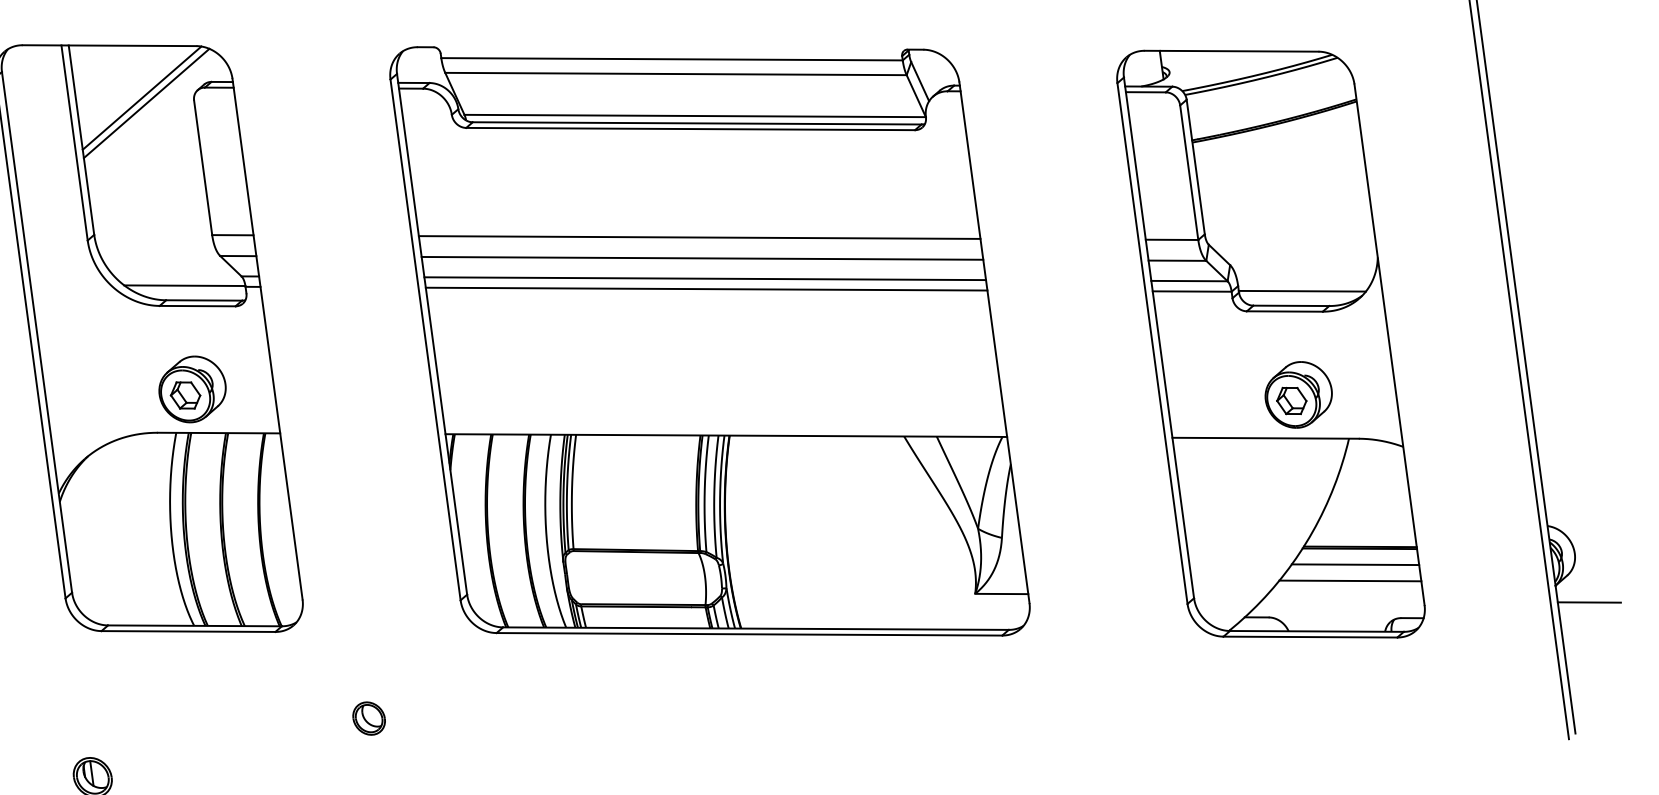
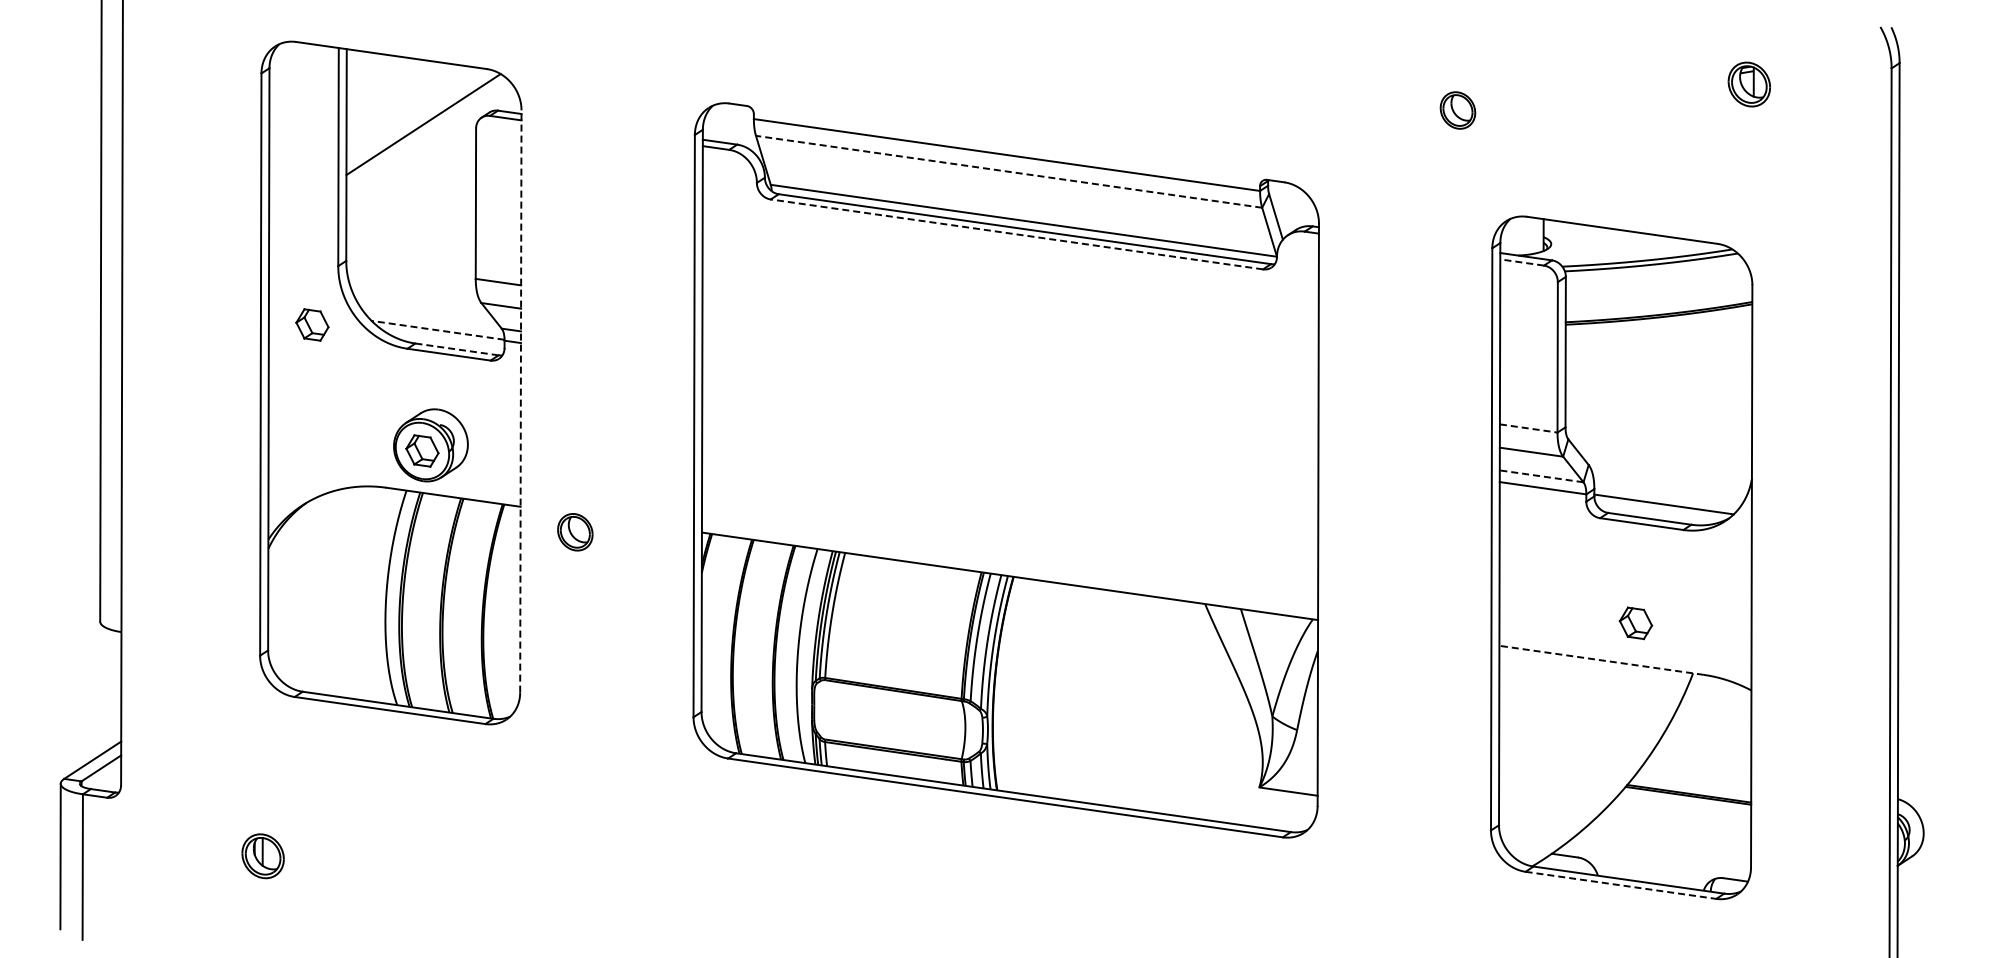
line: (676, 73) -> (1009, 171), solid -> dashed
line: (1145, 92) -> (1521, 262), solid -> dashed
line: (142, 97) -> (419, 117), removed
line: (690, 129) -> (1016, 234), solid -> dashed
line: (699, 237) -> (1010, 354), removed
line: (1172, 239) -> (1529, 428), solid -> dashed
line: (702, 257) -> (1010, 377), removed
line: (705, 278) -> (1010, 400), removed
line: (1189, 281) -> (1541, 476), solid -> dashed
line: (184, 285) -> (437, 330), solid -> dashed
line: (706, 289) -> (1010, 412), removed
part: (71, 295) -> (312, 324), added
line: (204, 300) -> (457, 349), solid -> dashed
line: (267, 339) -> (520, 401), solid -> dashed
part: (1298, 394) -> (1644, 617), removed
line: (1265, 438) -> (1601, 660), solid -> dashed
line: (1355, 564) -> (1681, 812), removed
line: (1350, 580) -> (1673, 829), removed
line: (1588, 602) -> (1931, 889), removed
line: (1310, 637) -> (1621, 885), solid -> dashed
part: (369, 718) -> (575, 532), moved

